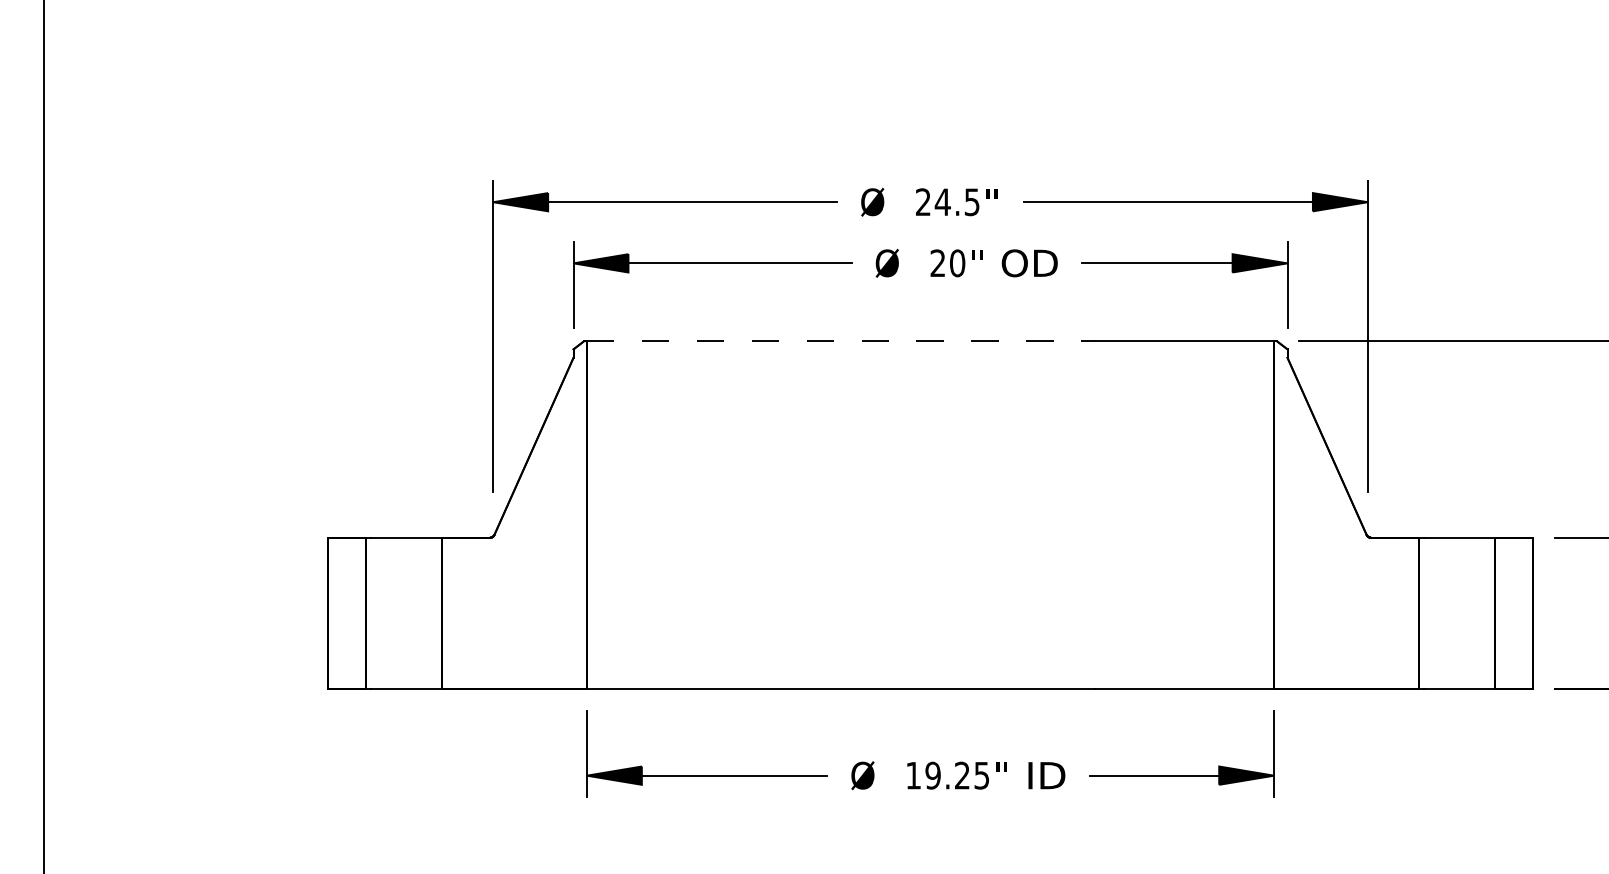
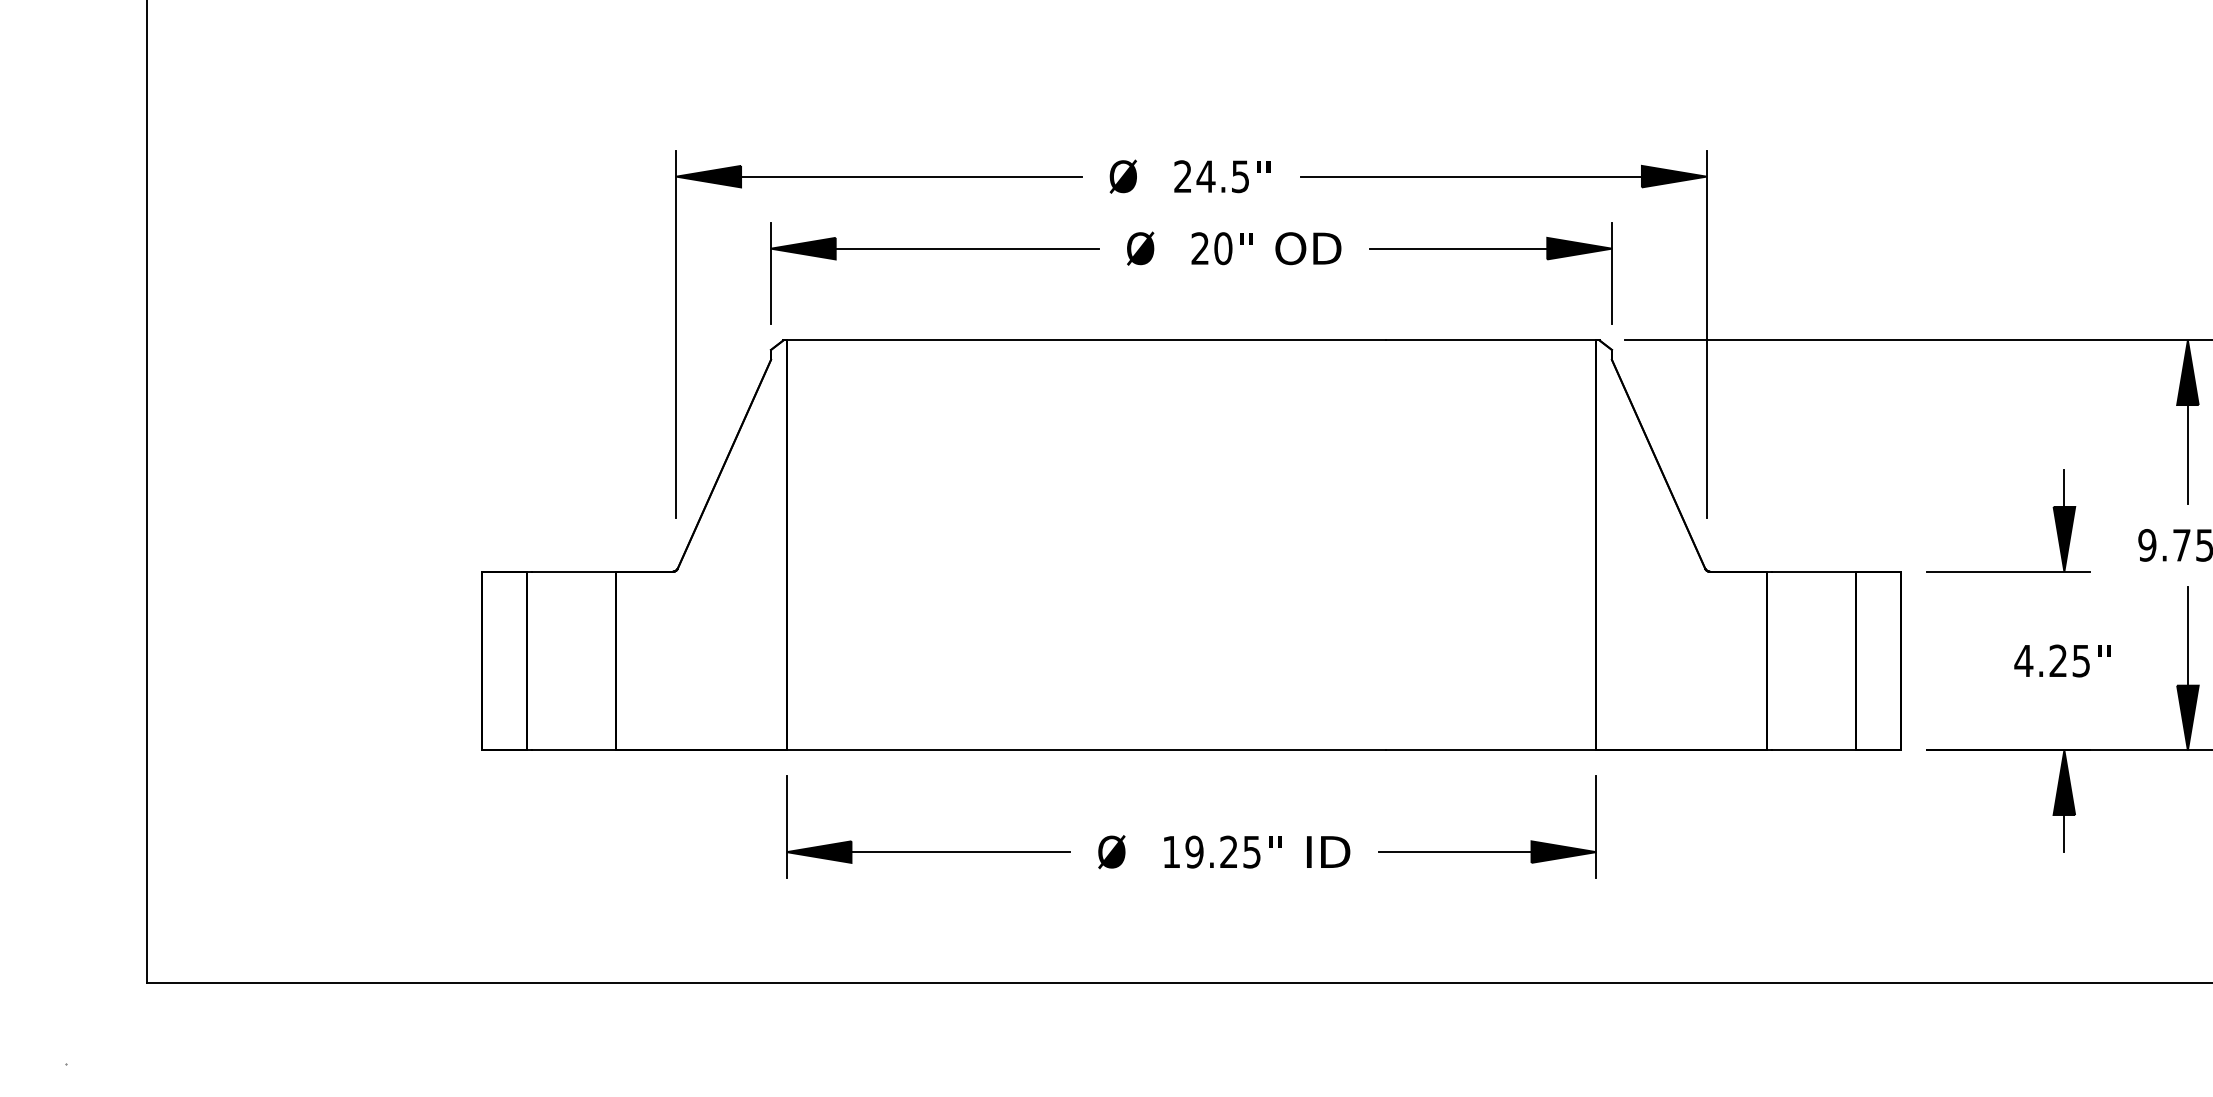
line: (841, 341) -> (1086, 340), dashed -> solid

